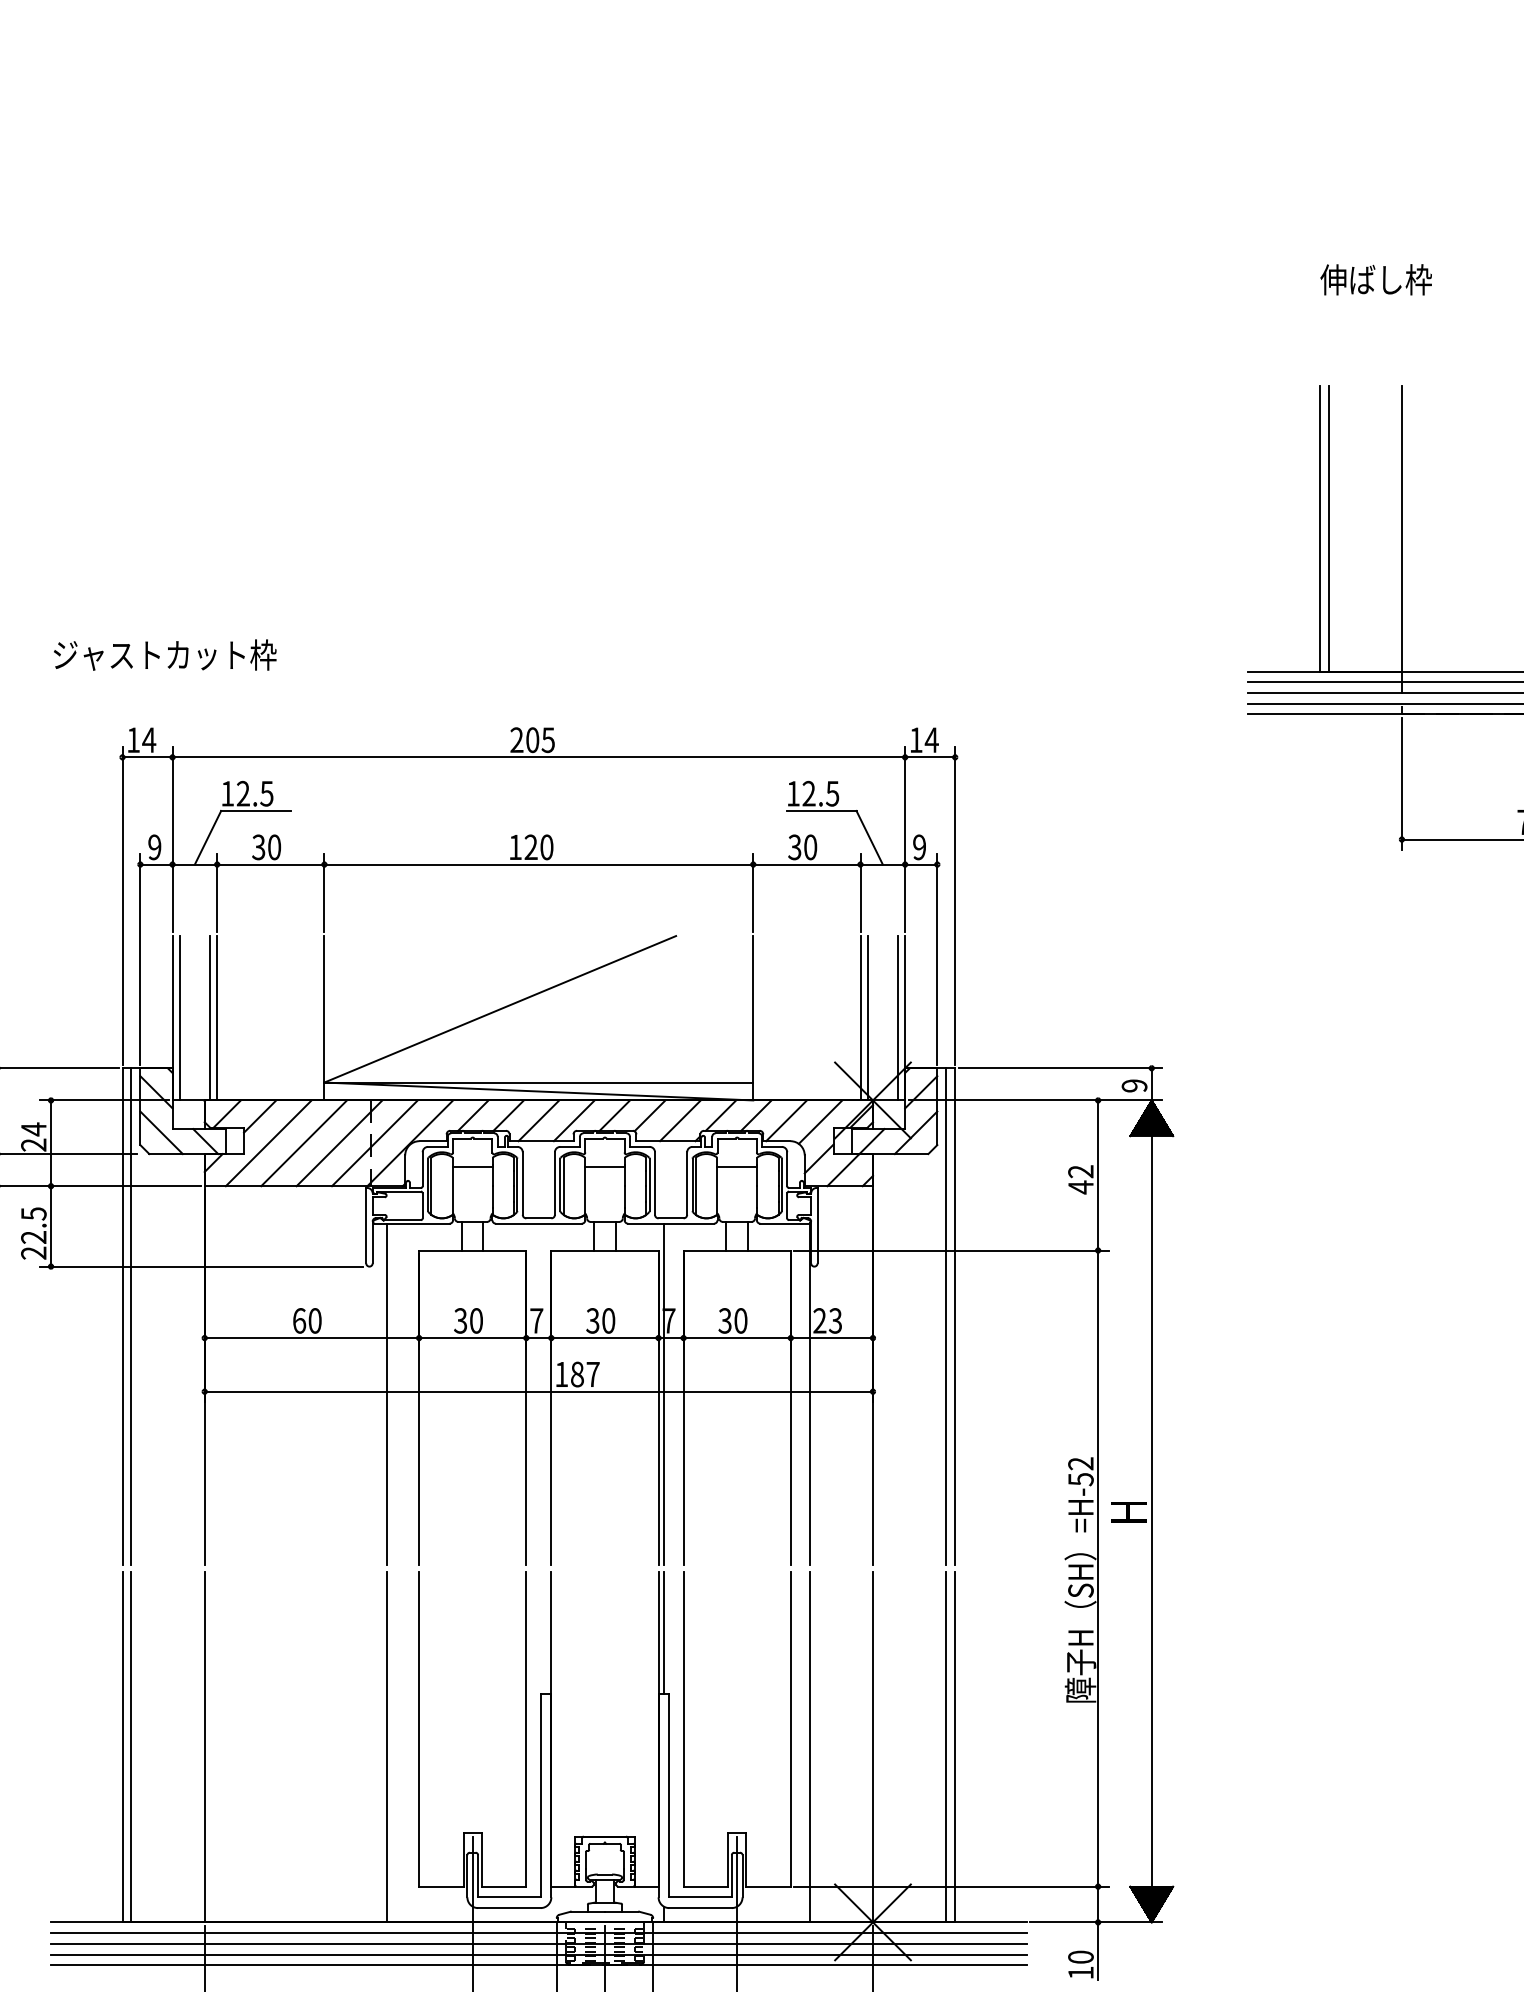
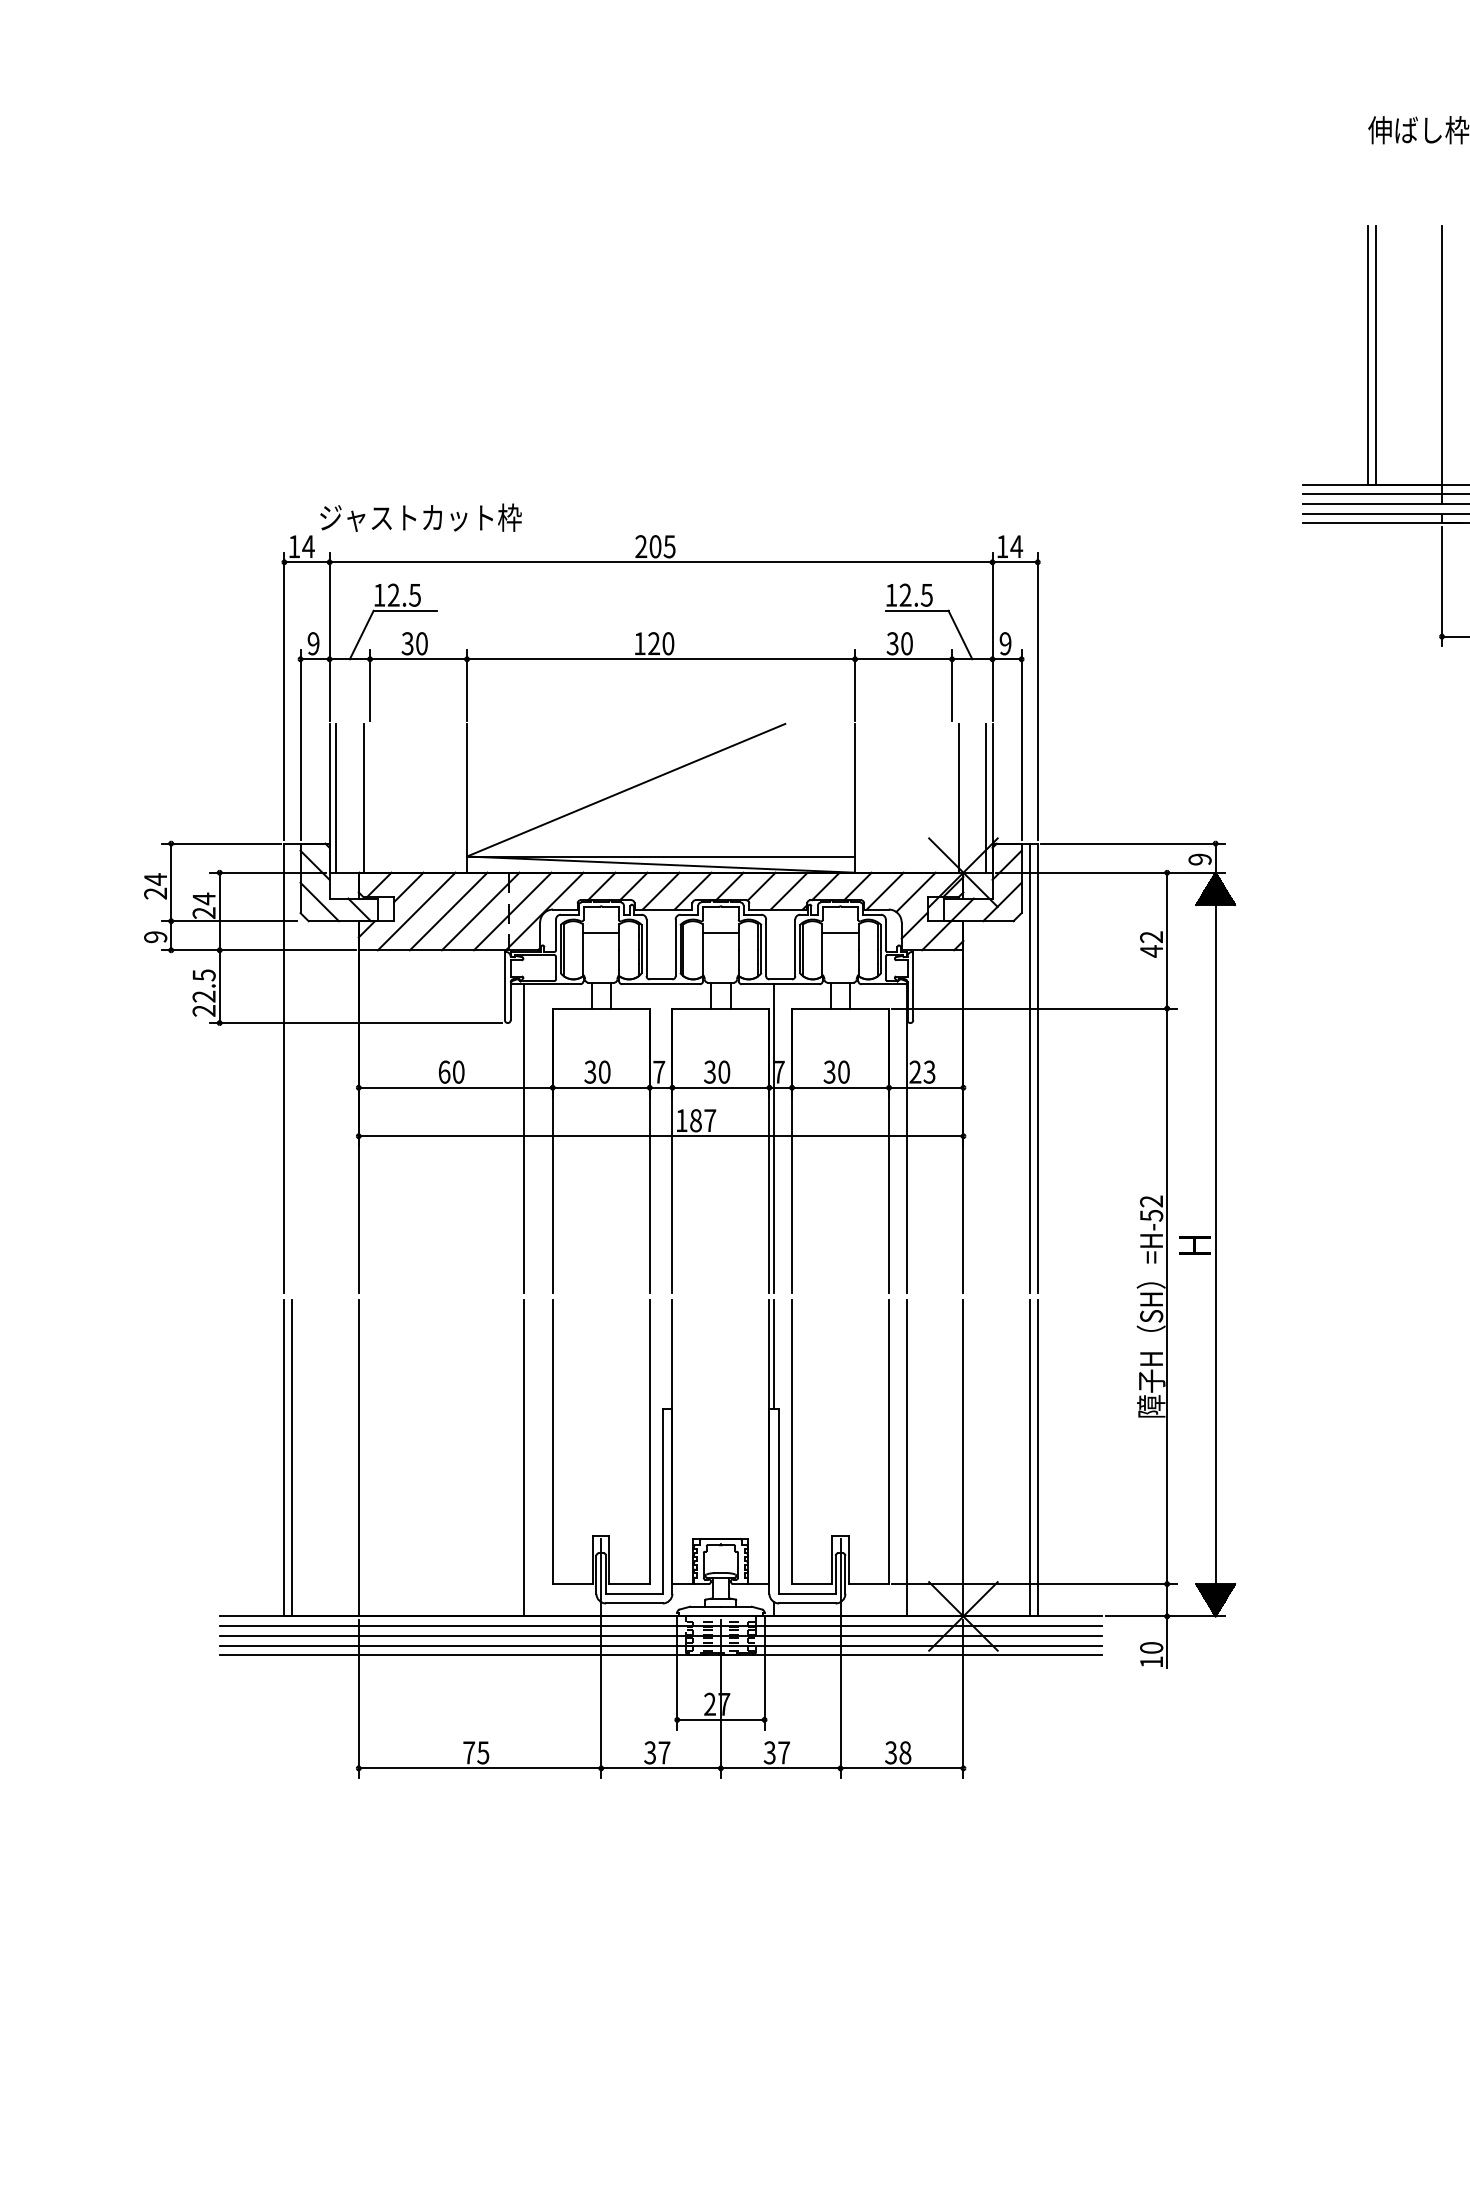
text: (164, 654) -> (420, 517), moved
line: (217, 1017) -> (370, 797), removed
line: (860, 1017) -> (952, 797), removed
line: (131, 1316) -> (292, 1068), removed

